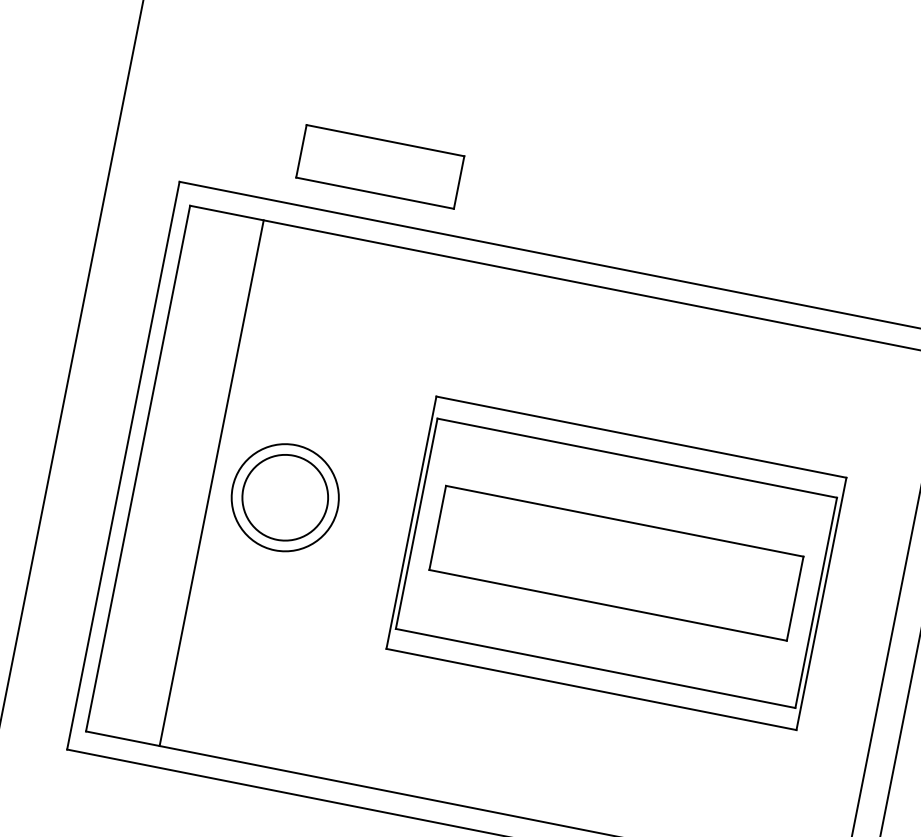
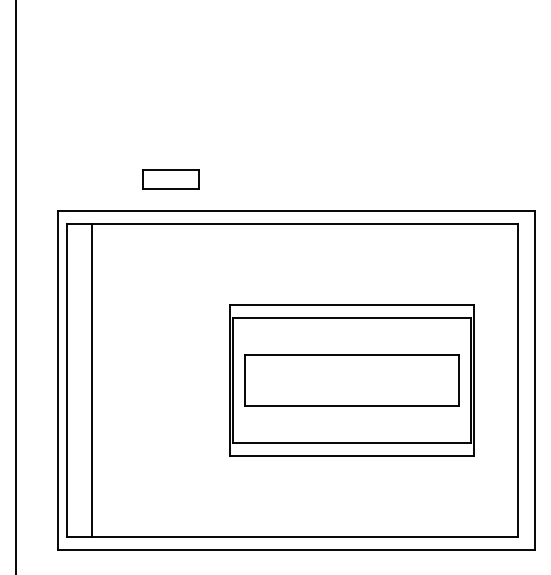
part: (378, 166) -> (170, 179), size x0.6
line: (211, 483) -> (92, 380), moved
part: (285, 497) -> (154, 380), removed

